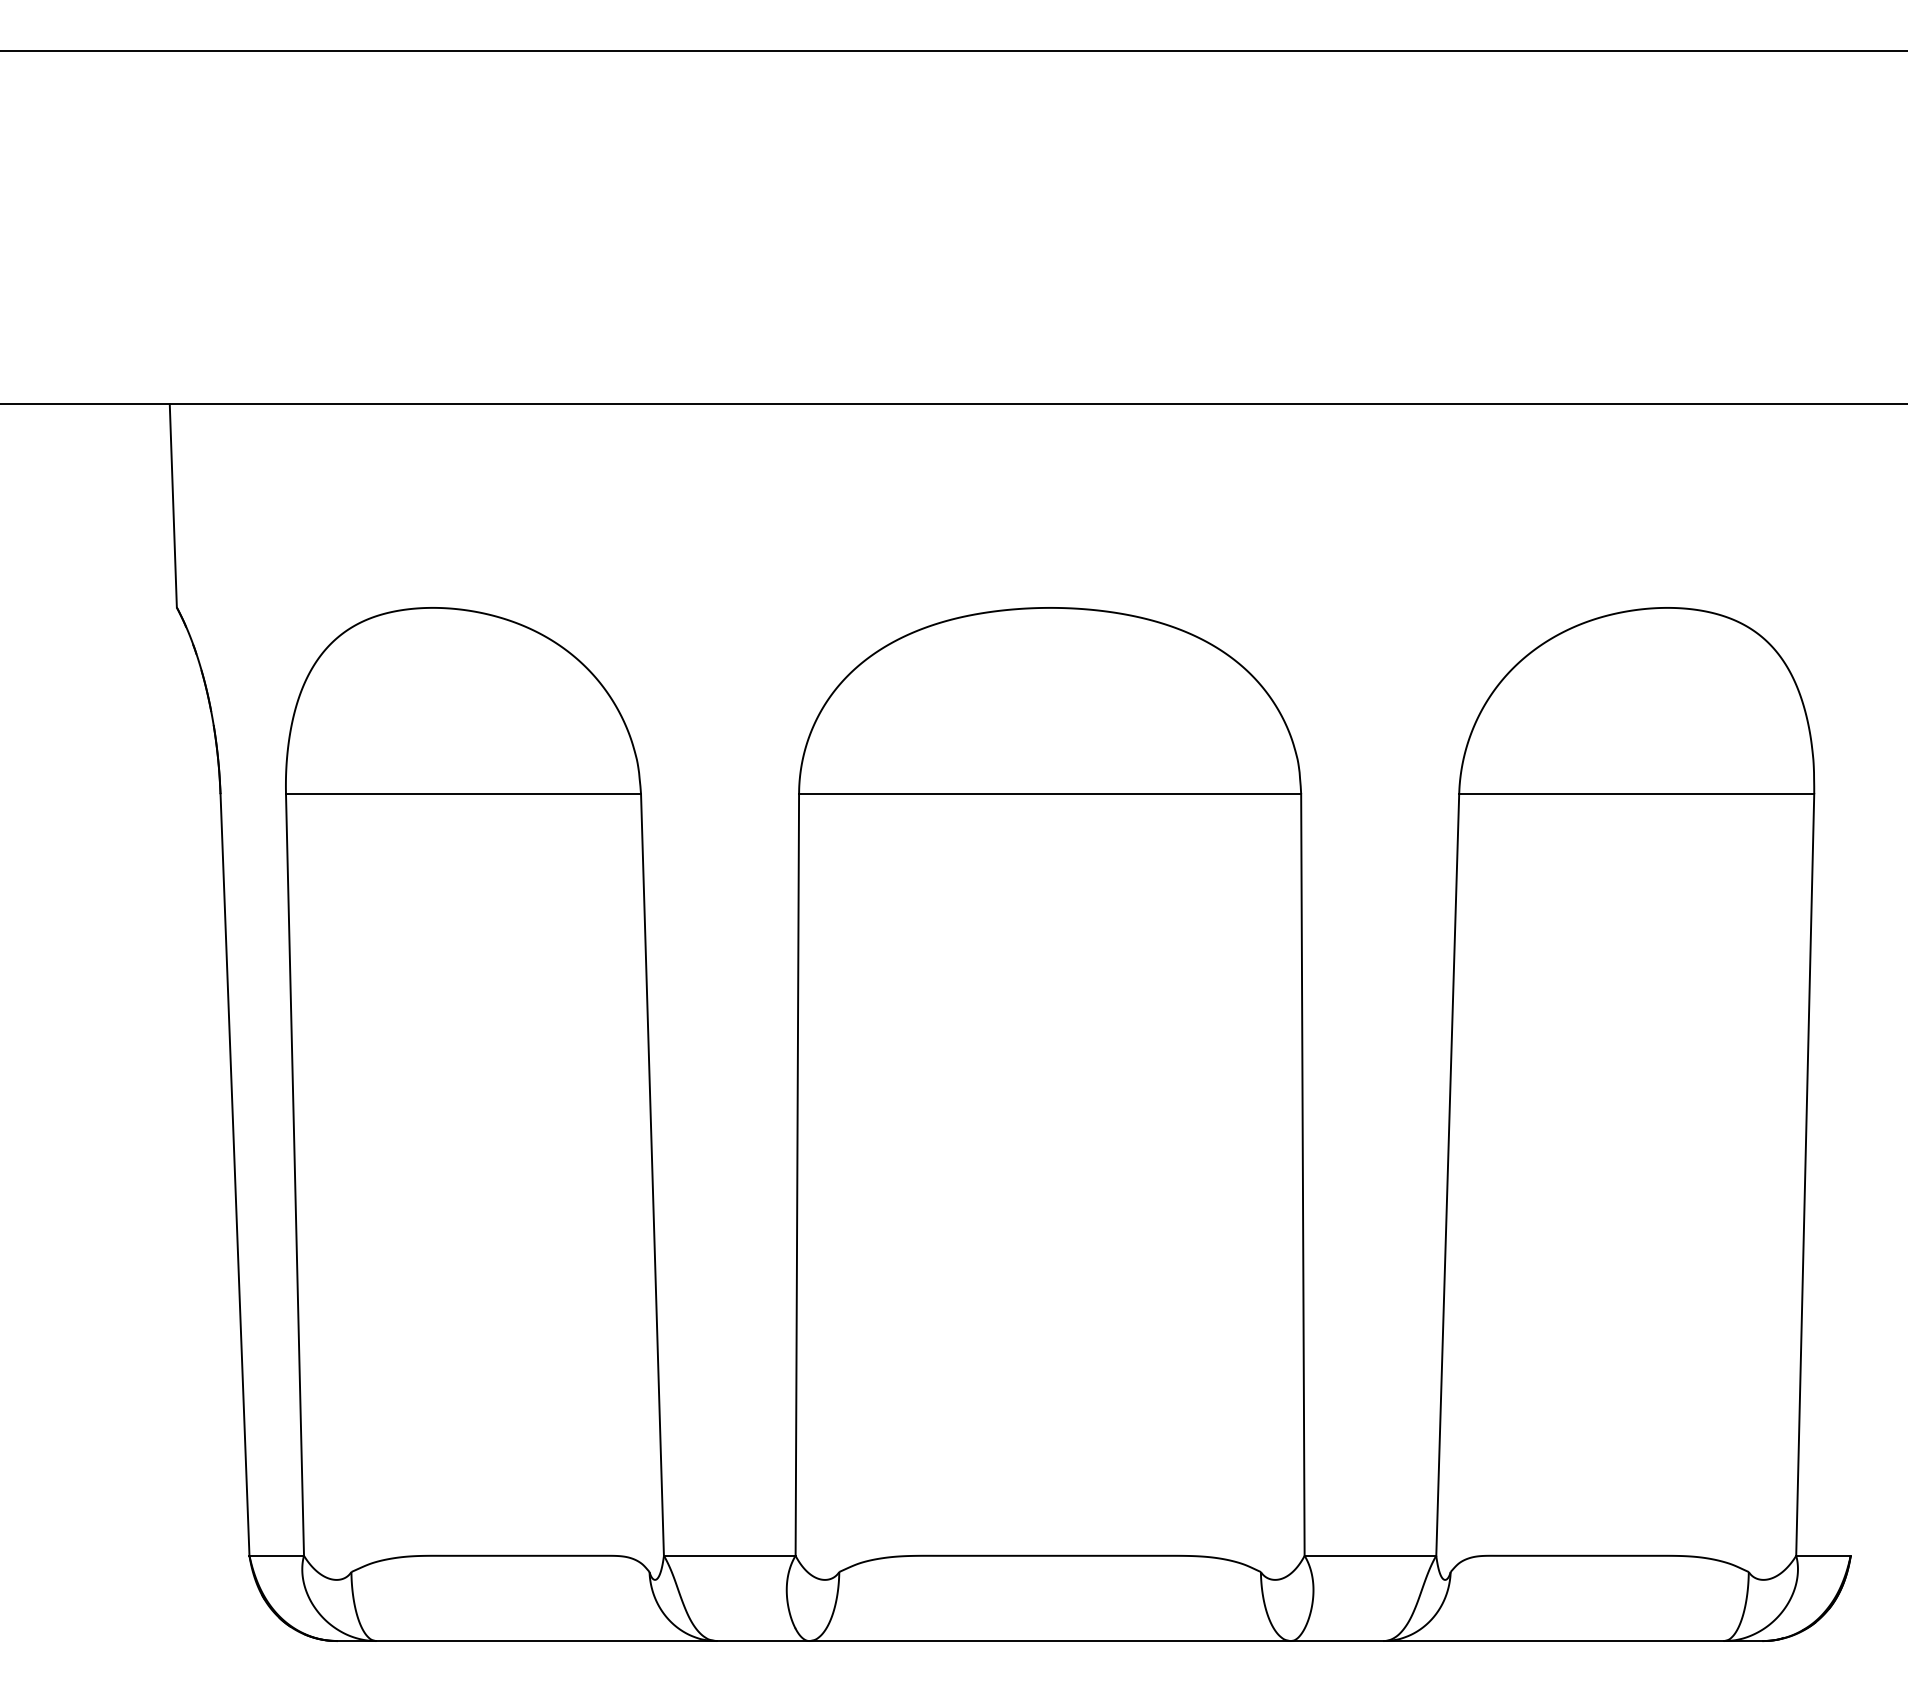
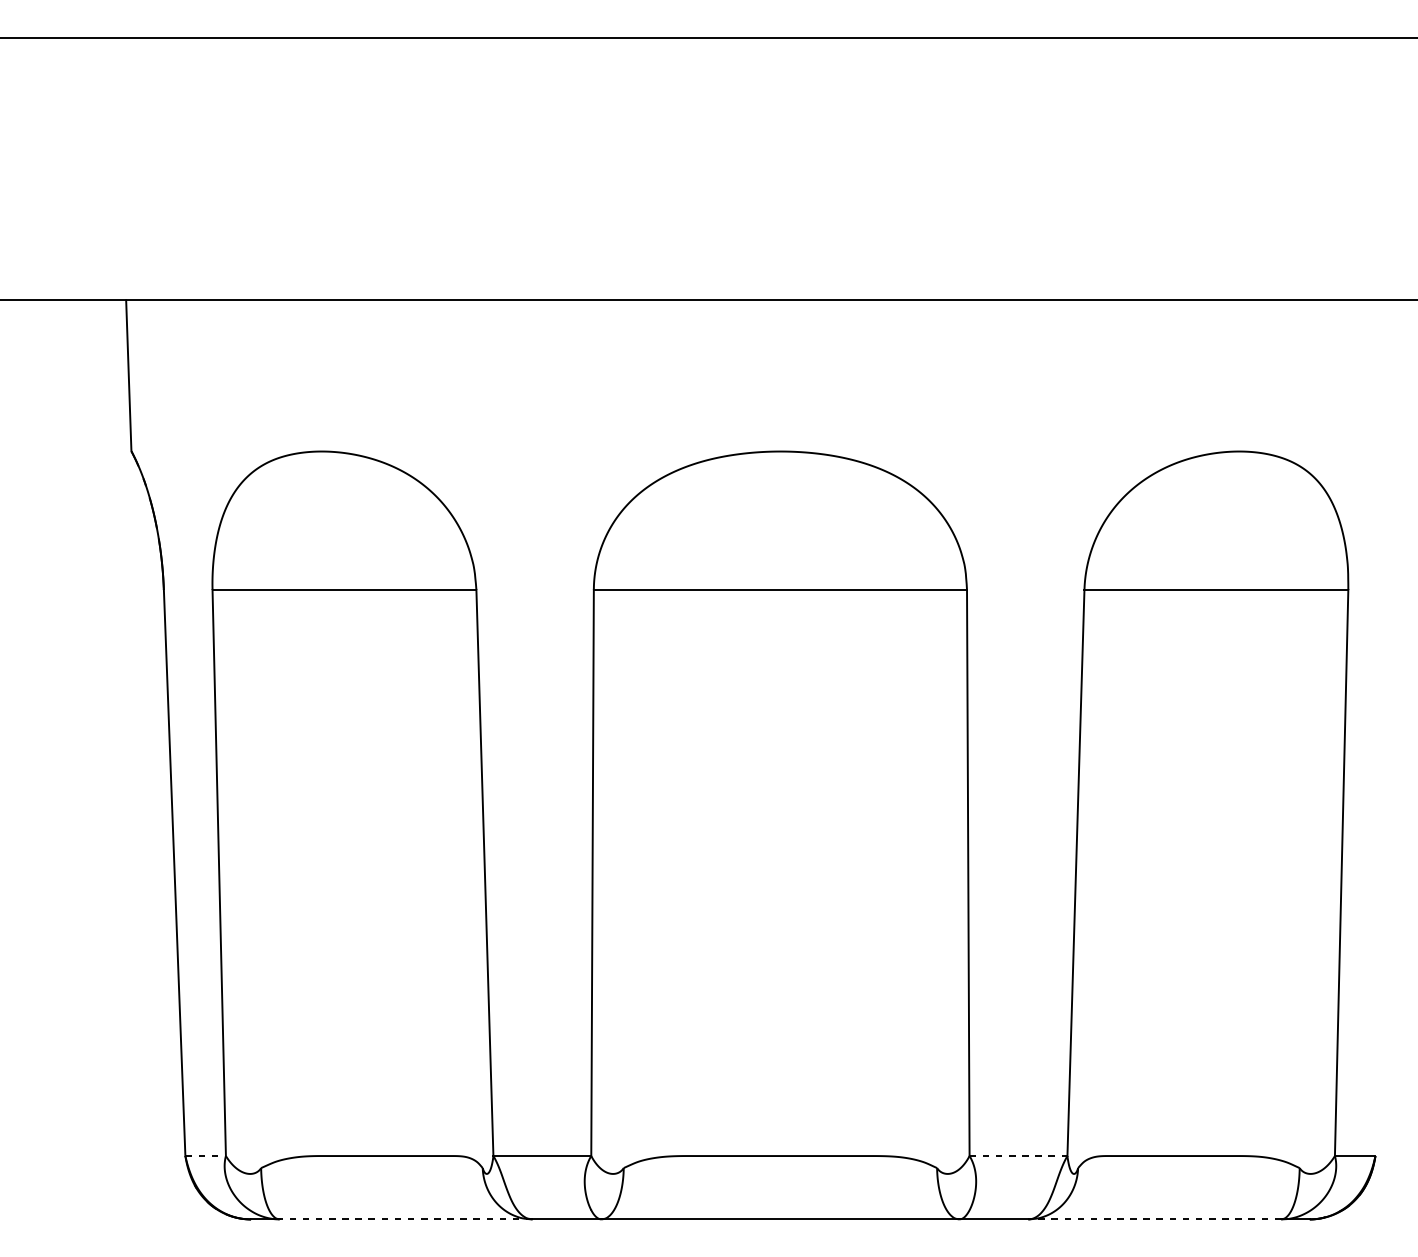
line: (277, 1555) -> (206, 1155), solid -> dashed
line: (1370, 1555) -> (1018, 1155), solid -> dashed
line: (545, 1641) -> (405, 1219), solid -> dashed
line: (1553, 1641) -> (1154, 1219), solid -> dashed

